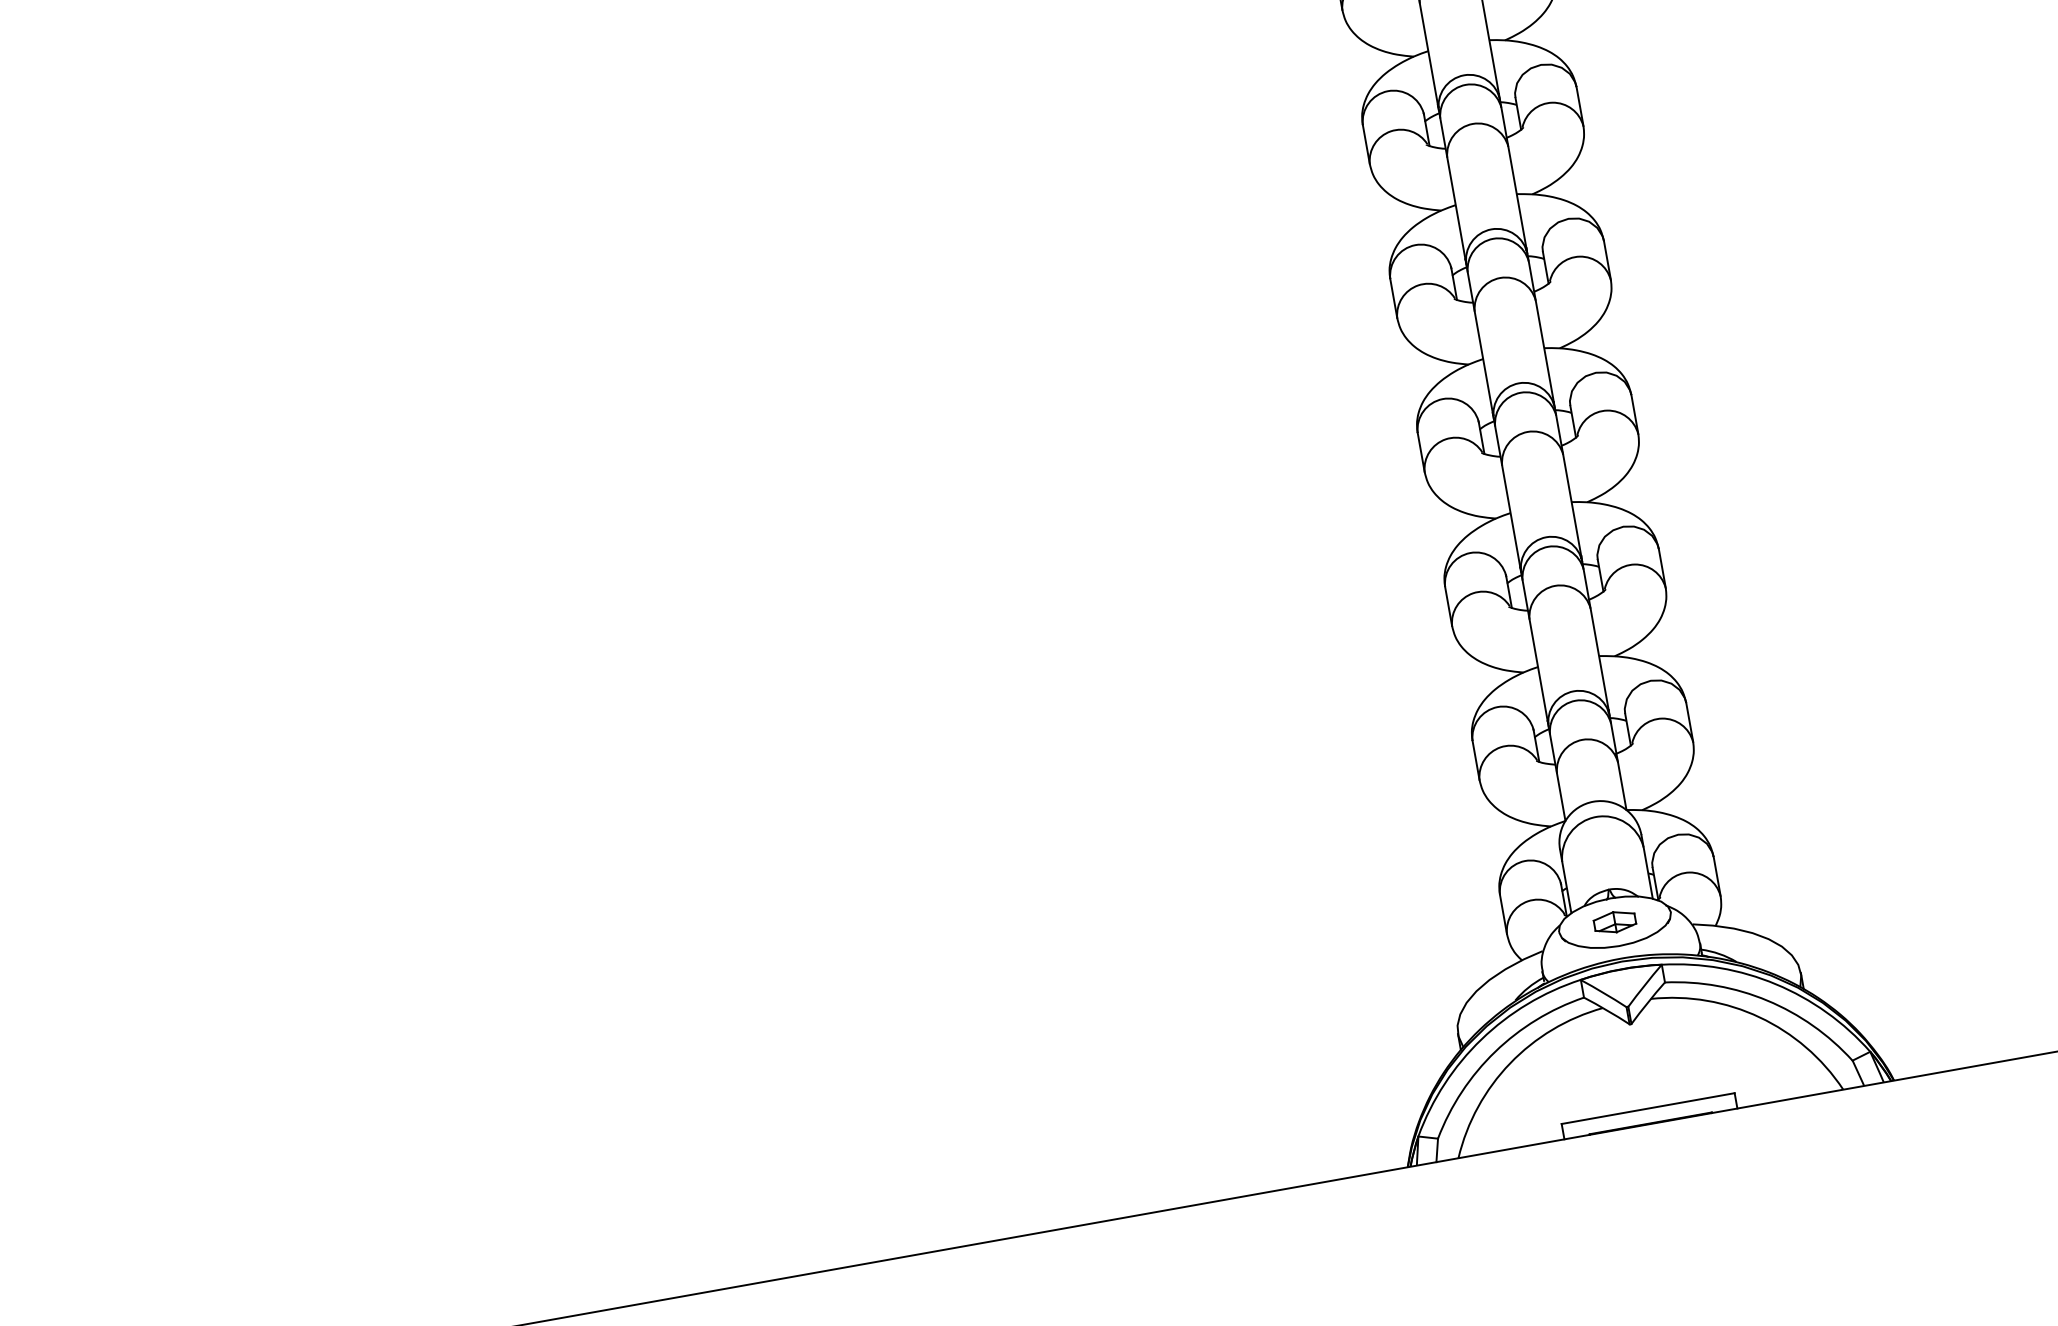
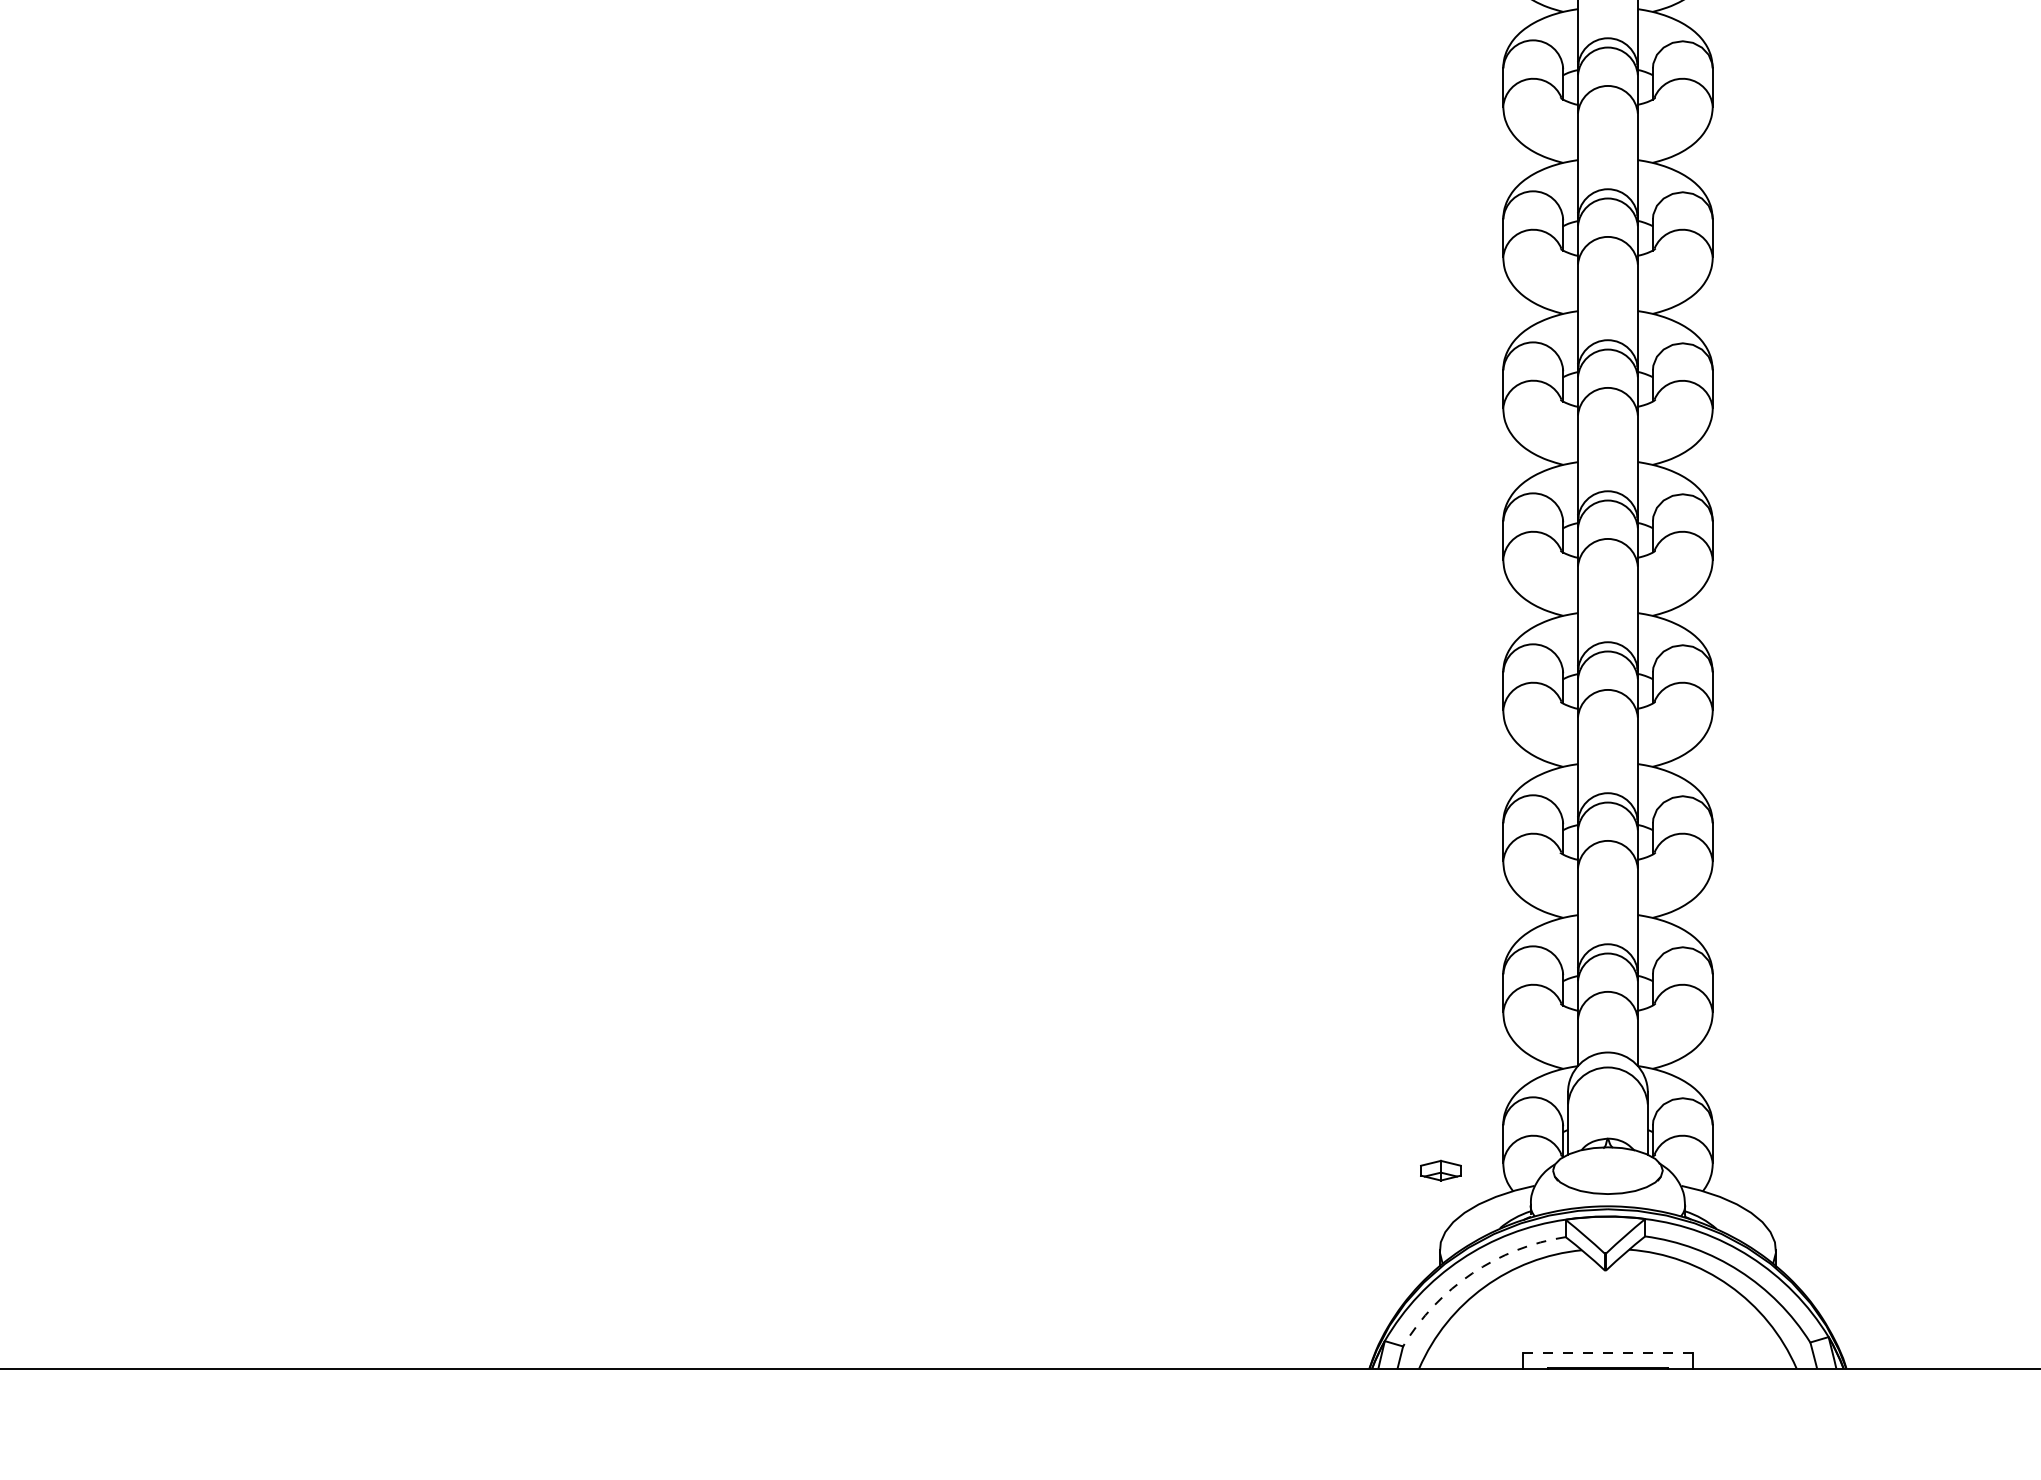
part: (1614, 922) -> (1440, 1170), moved
arc: (1495, 1051) -> (1472, 1273), solid -> dashed
line: (1647, 1108) -> (1607, 1353), solid -> dashed

